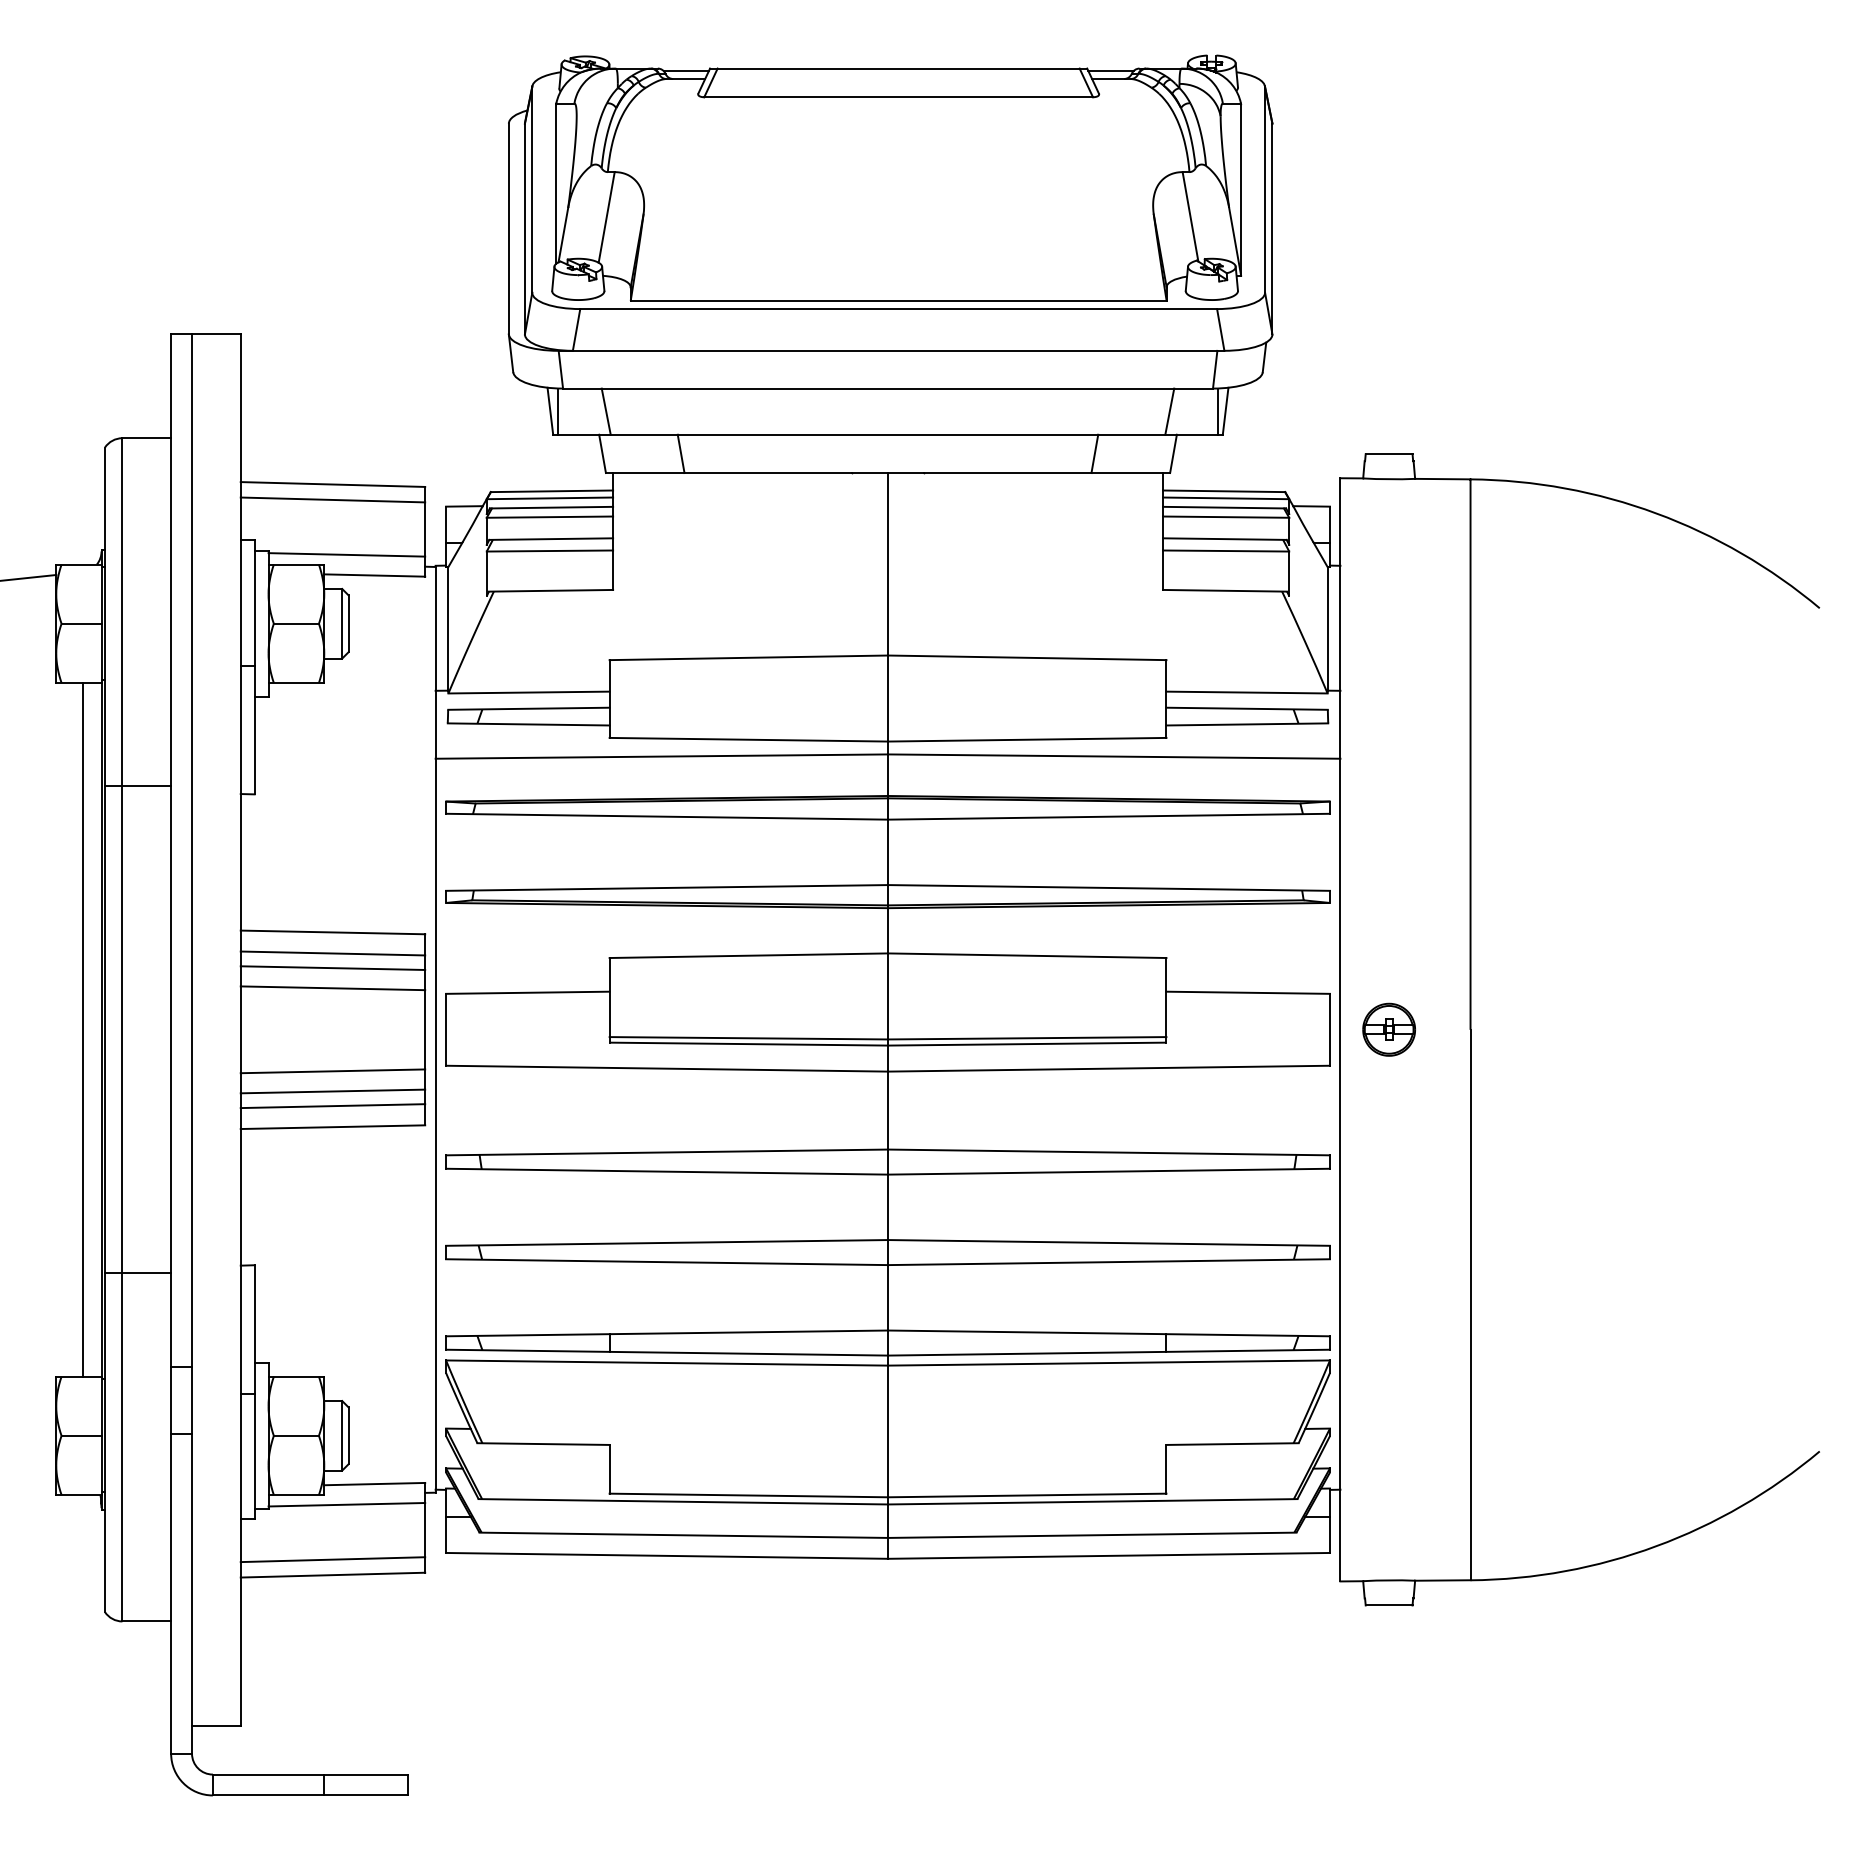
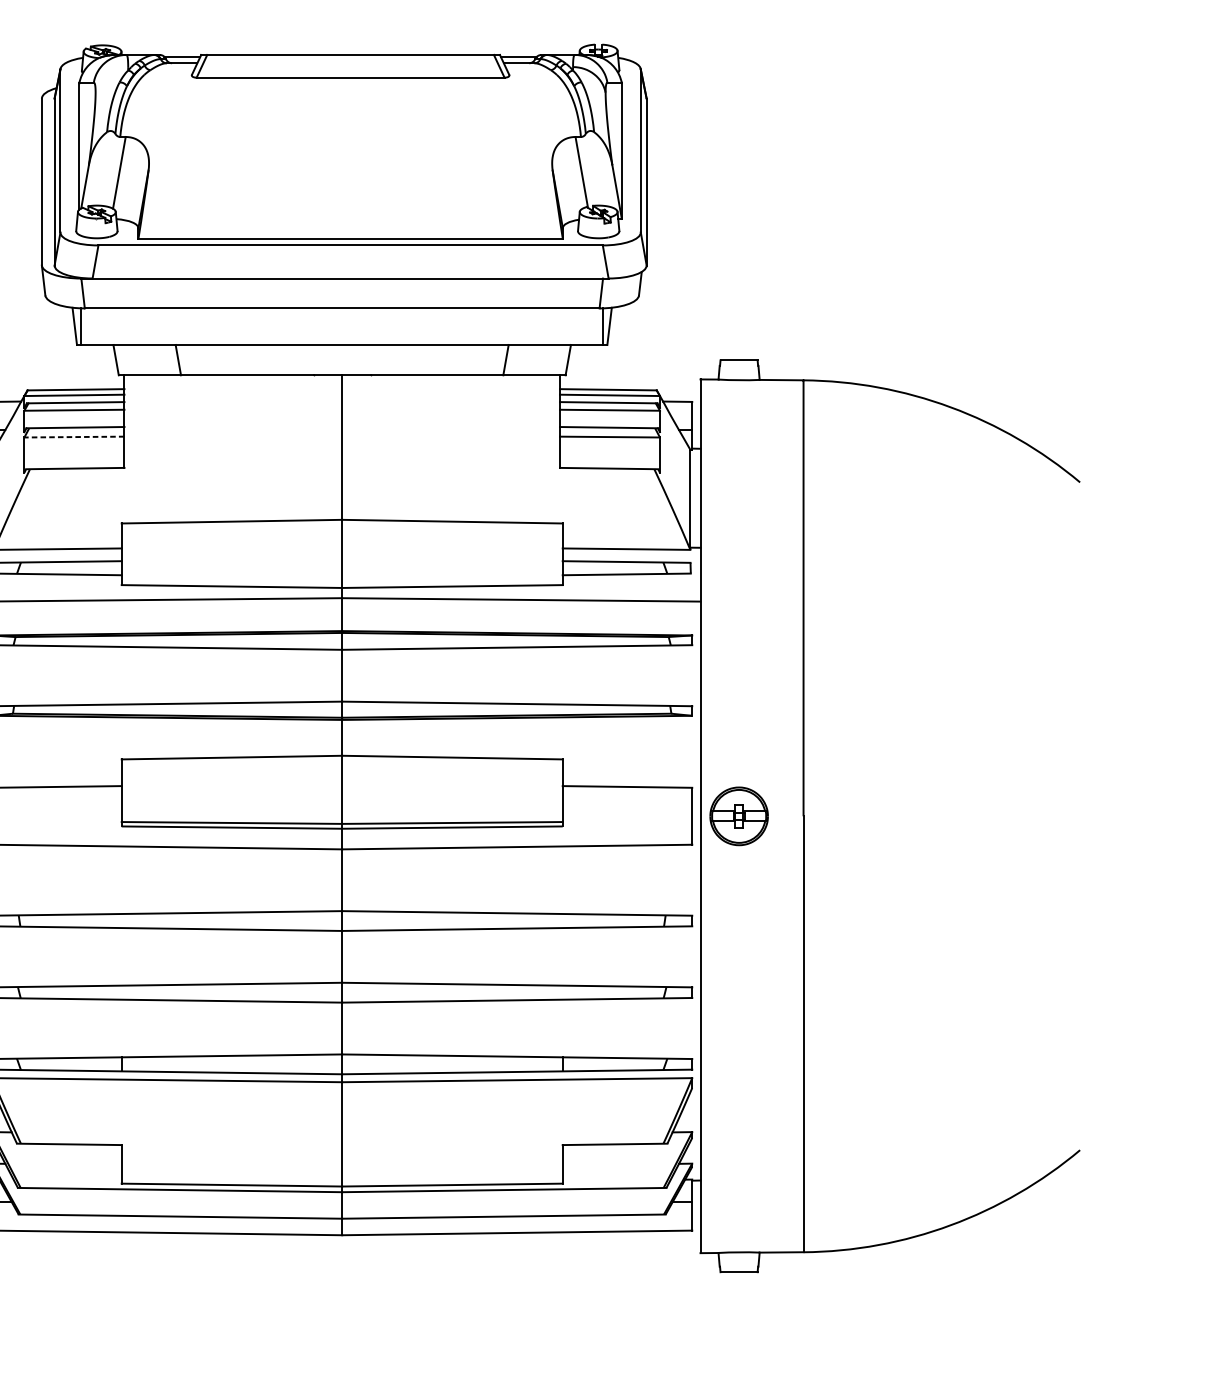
line: (605, 411) -> (118, 326), removed
line: (1169, 411) -> (565, 326), removed
line: (549, 551) -> (74, 437), solid -> dashed
part: (1388, 1029) -> (738, 816), size x1.4

